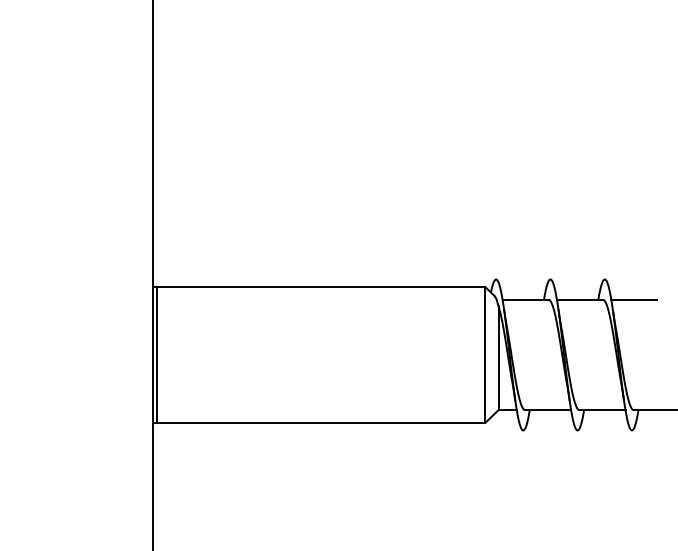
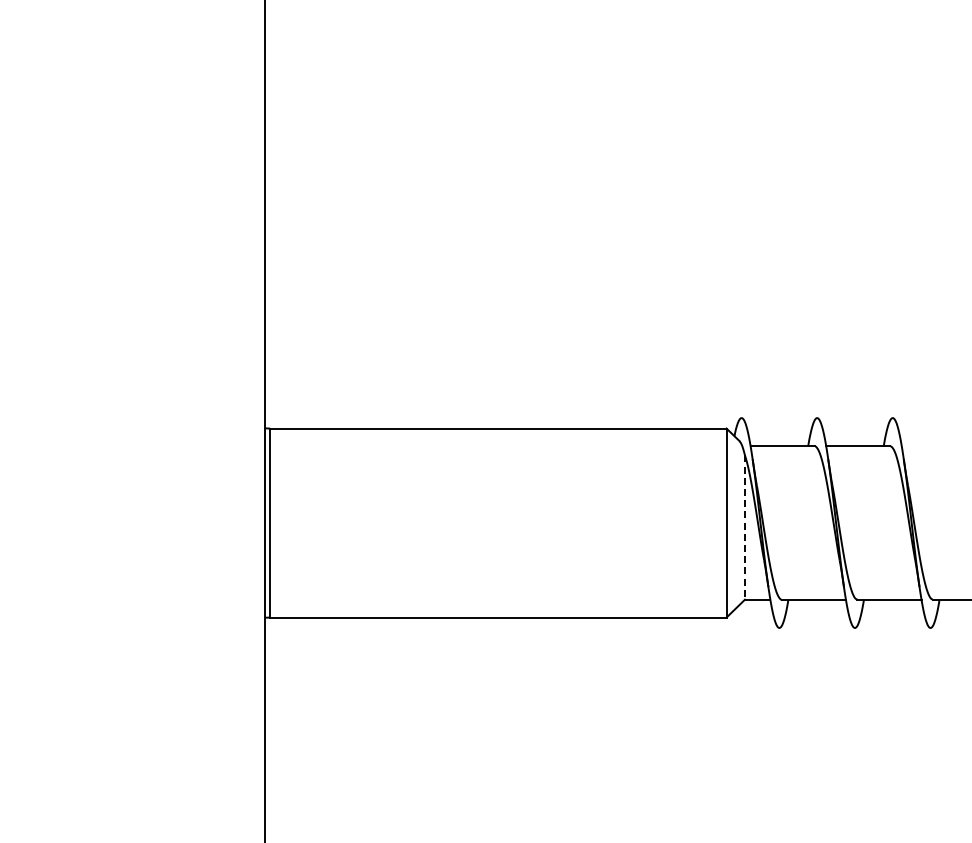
line: (634, 299) -> (933, 446), removed
line: (498, 358) -> (744, 528), solid -> dashed

